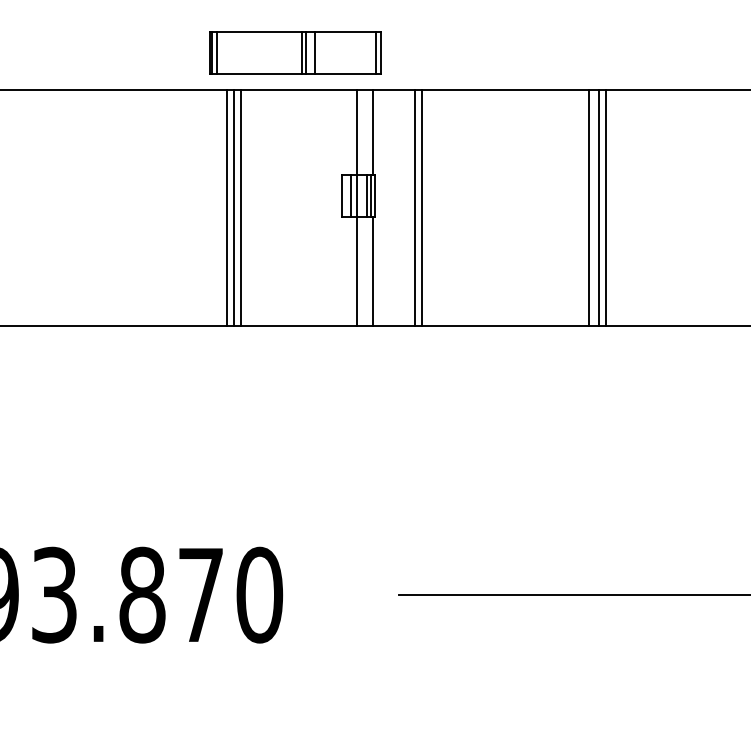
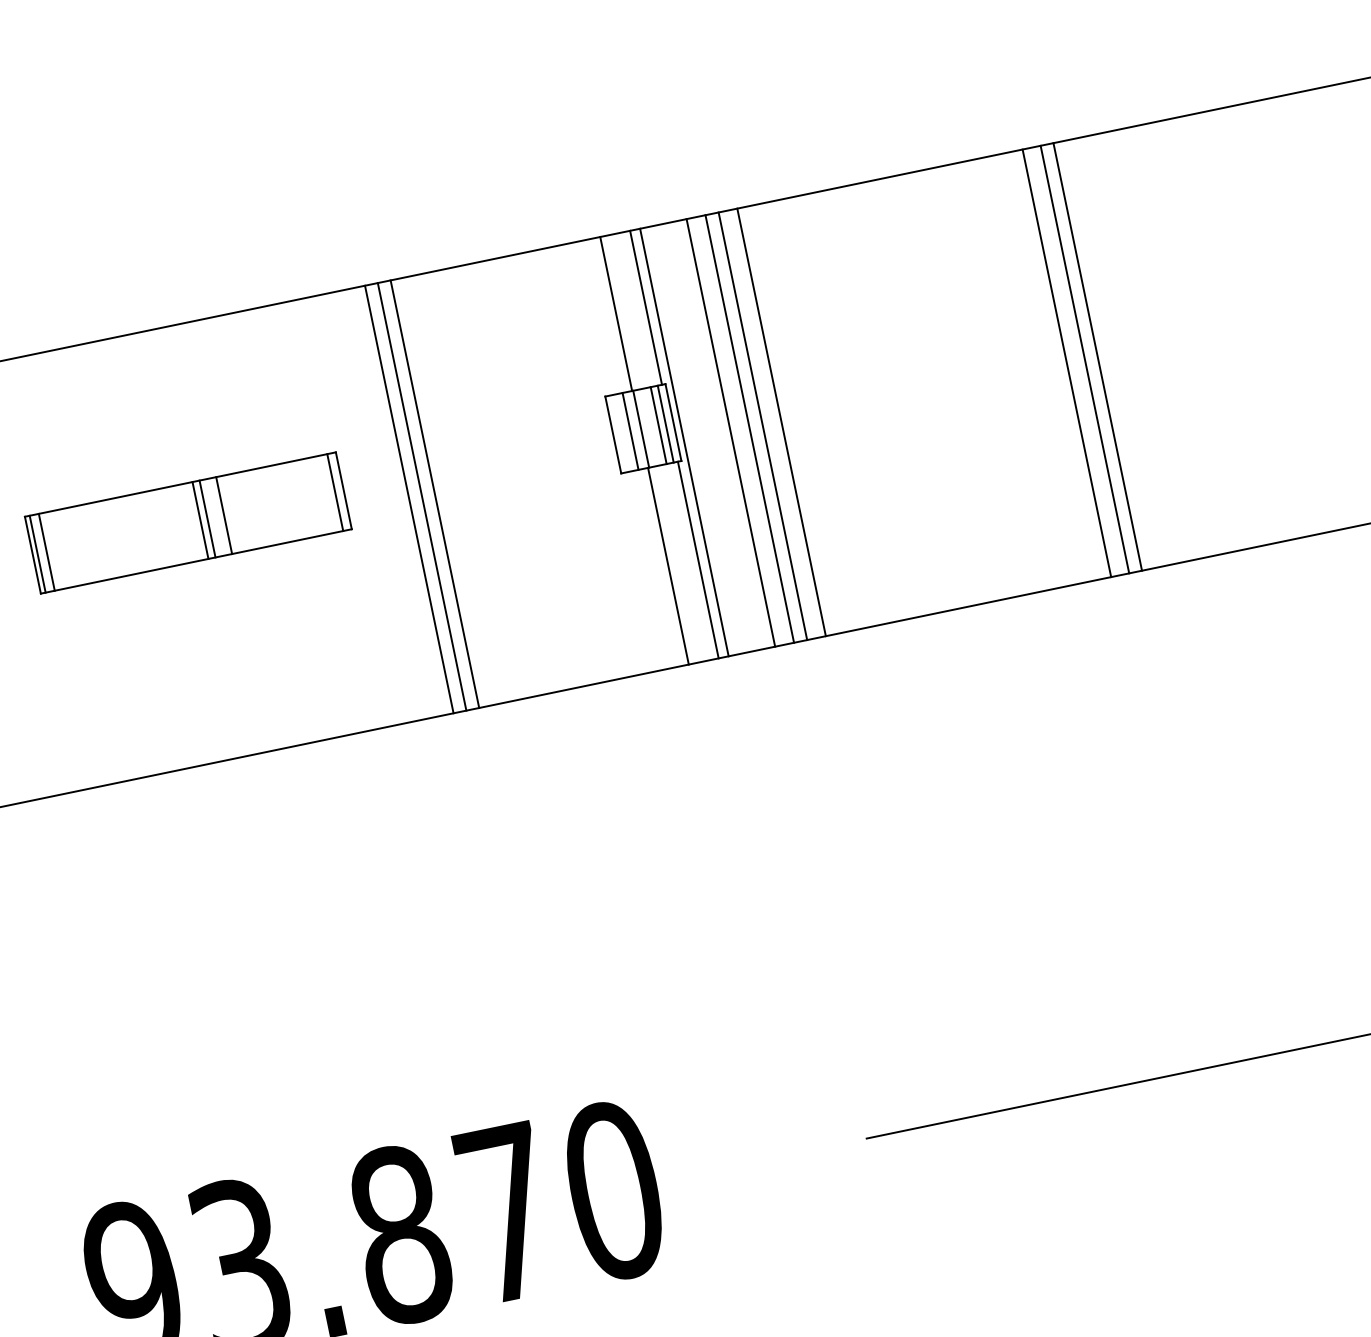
part: (295, 52) -> (188, 521), moved
line: (378, 207) -> (683, 441), added
line: (404, 207) -> (731, 431), added
line: (432, 207) -> (782, 421), added

